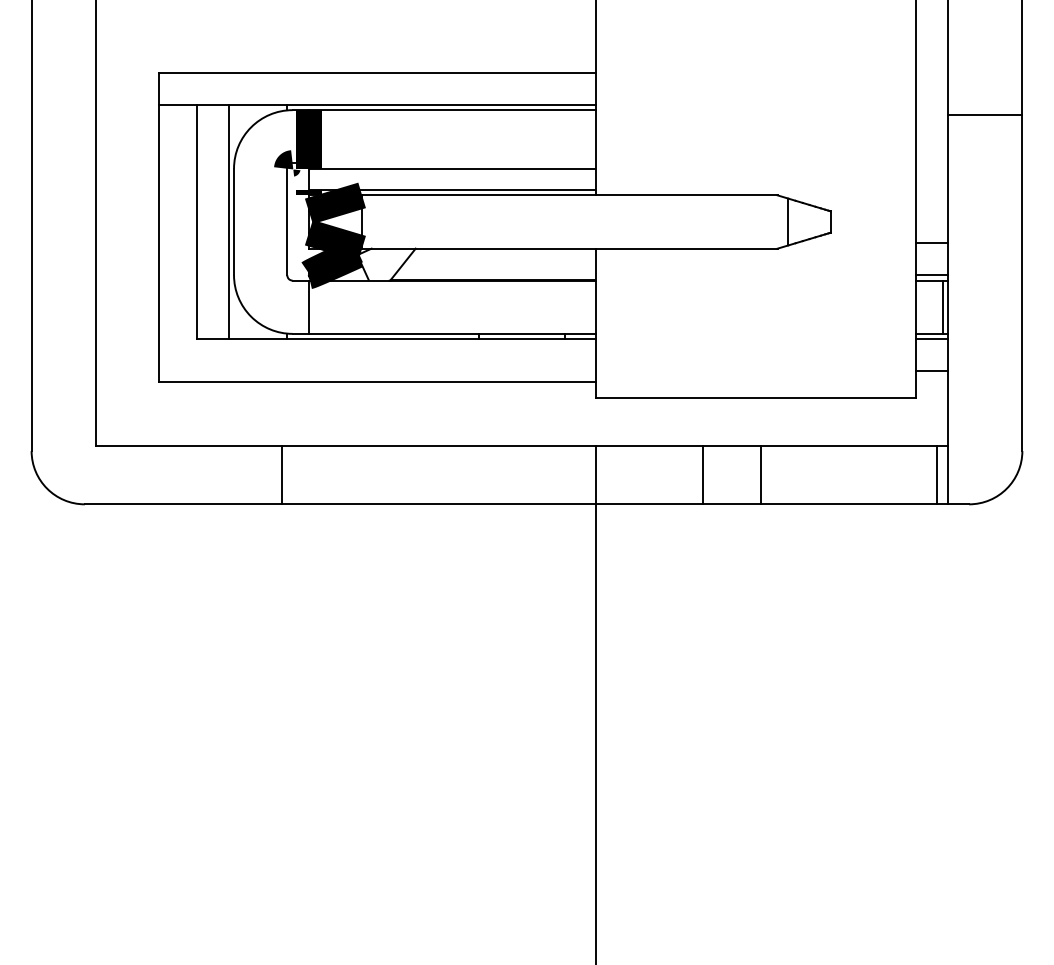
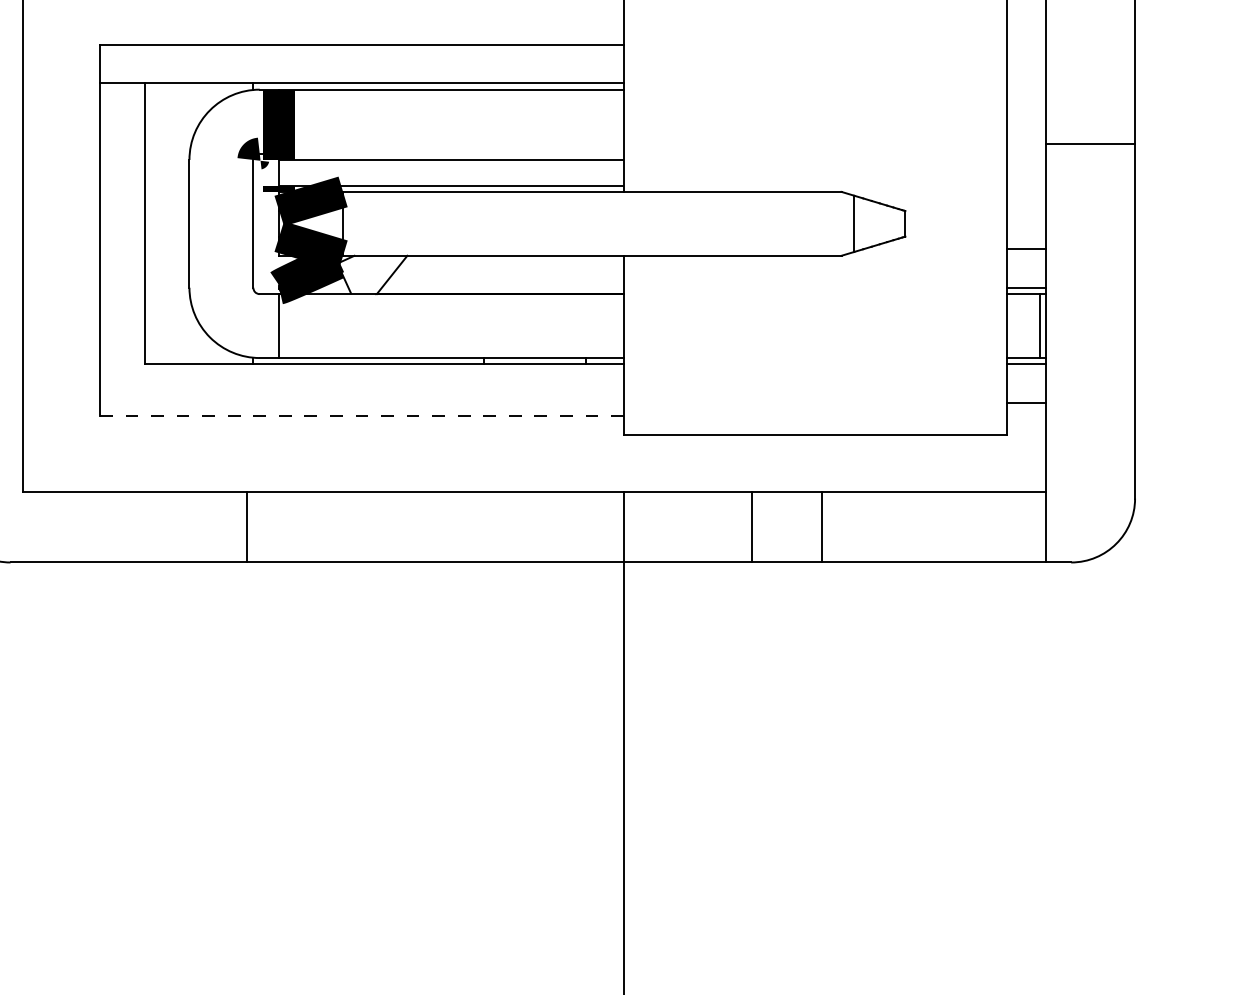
line: (984, 115) -> (1089, 144), moved
line: (228, 221) -> (182, 223), removed
line: (378, 381) -> (362, 415), solid -> dashed
line: (937, 474) -> (1033, 526), removed

